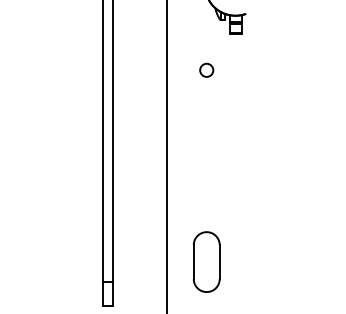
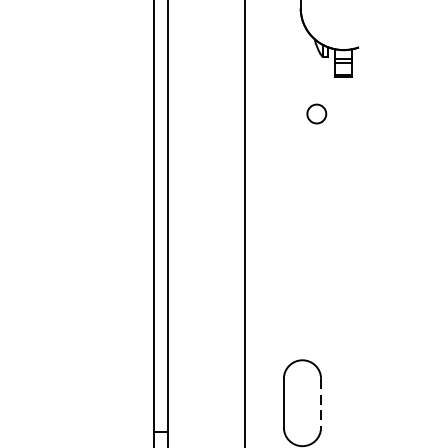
circle: (206, 69) -> (316, 112), moved
line: (219, 262) -> (320, 403), solid -> dashed

